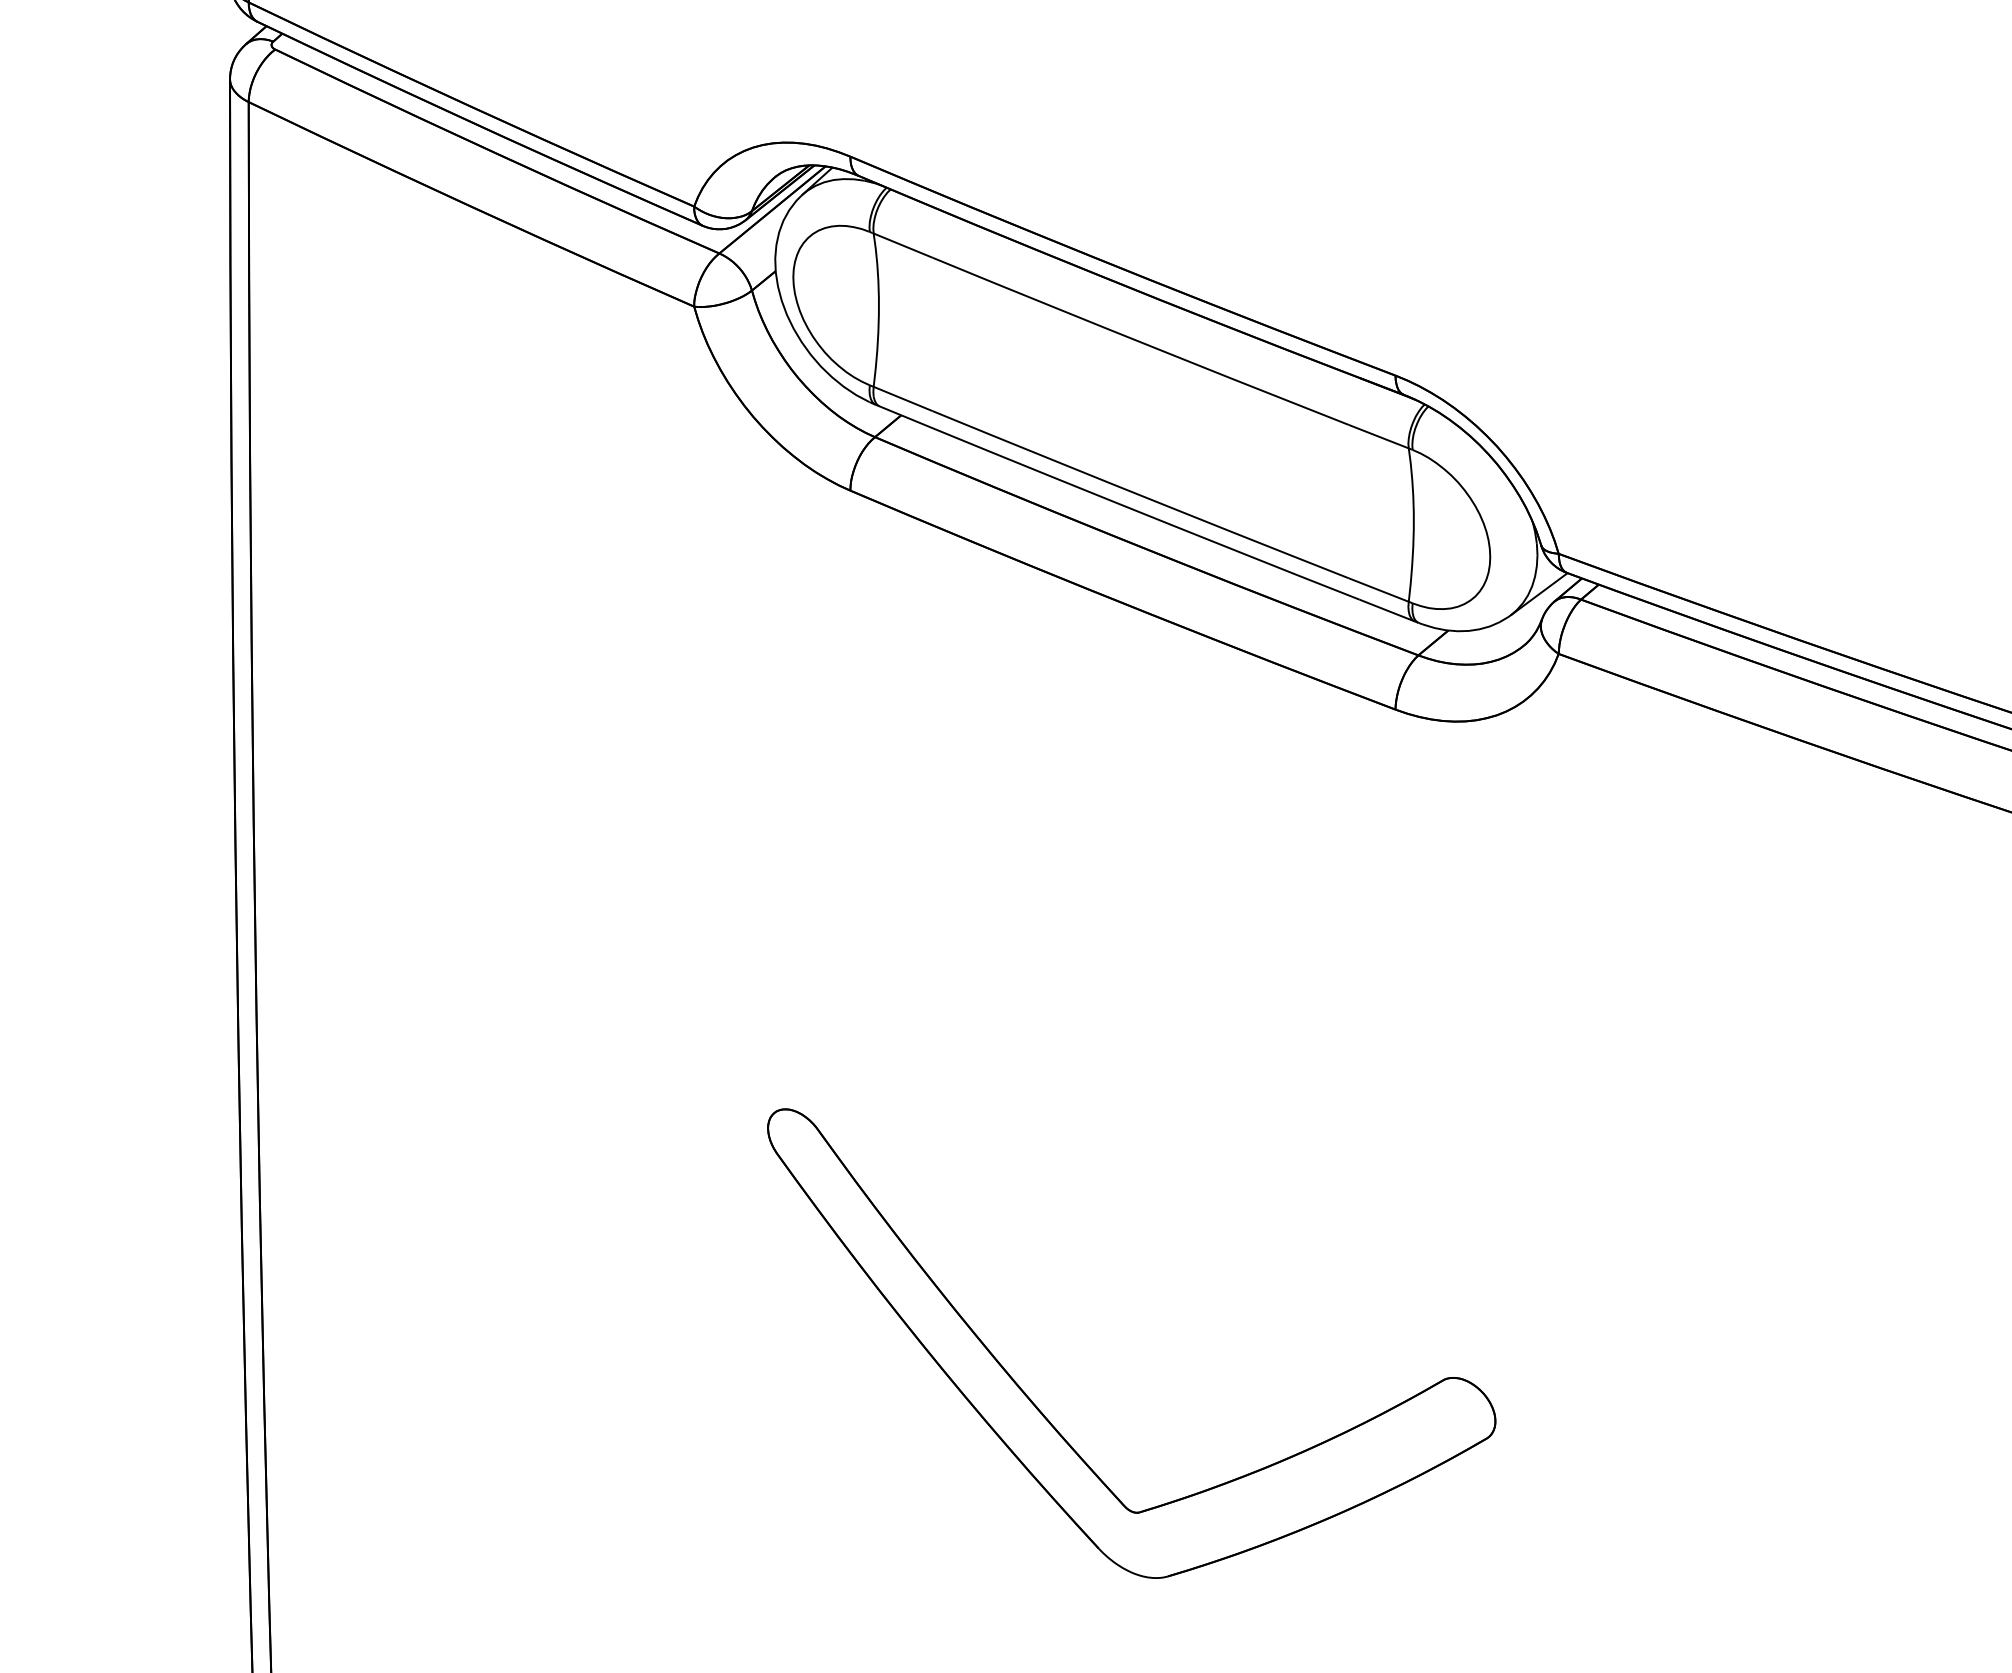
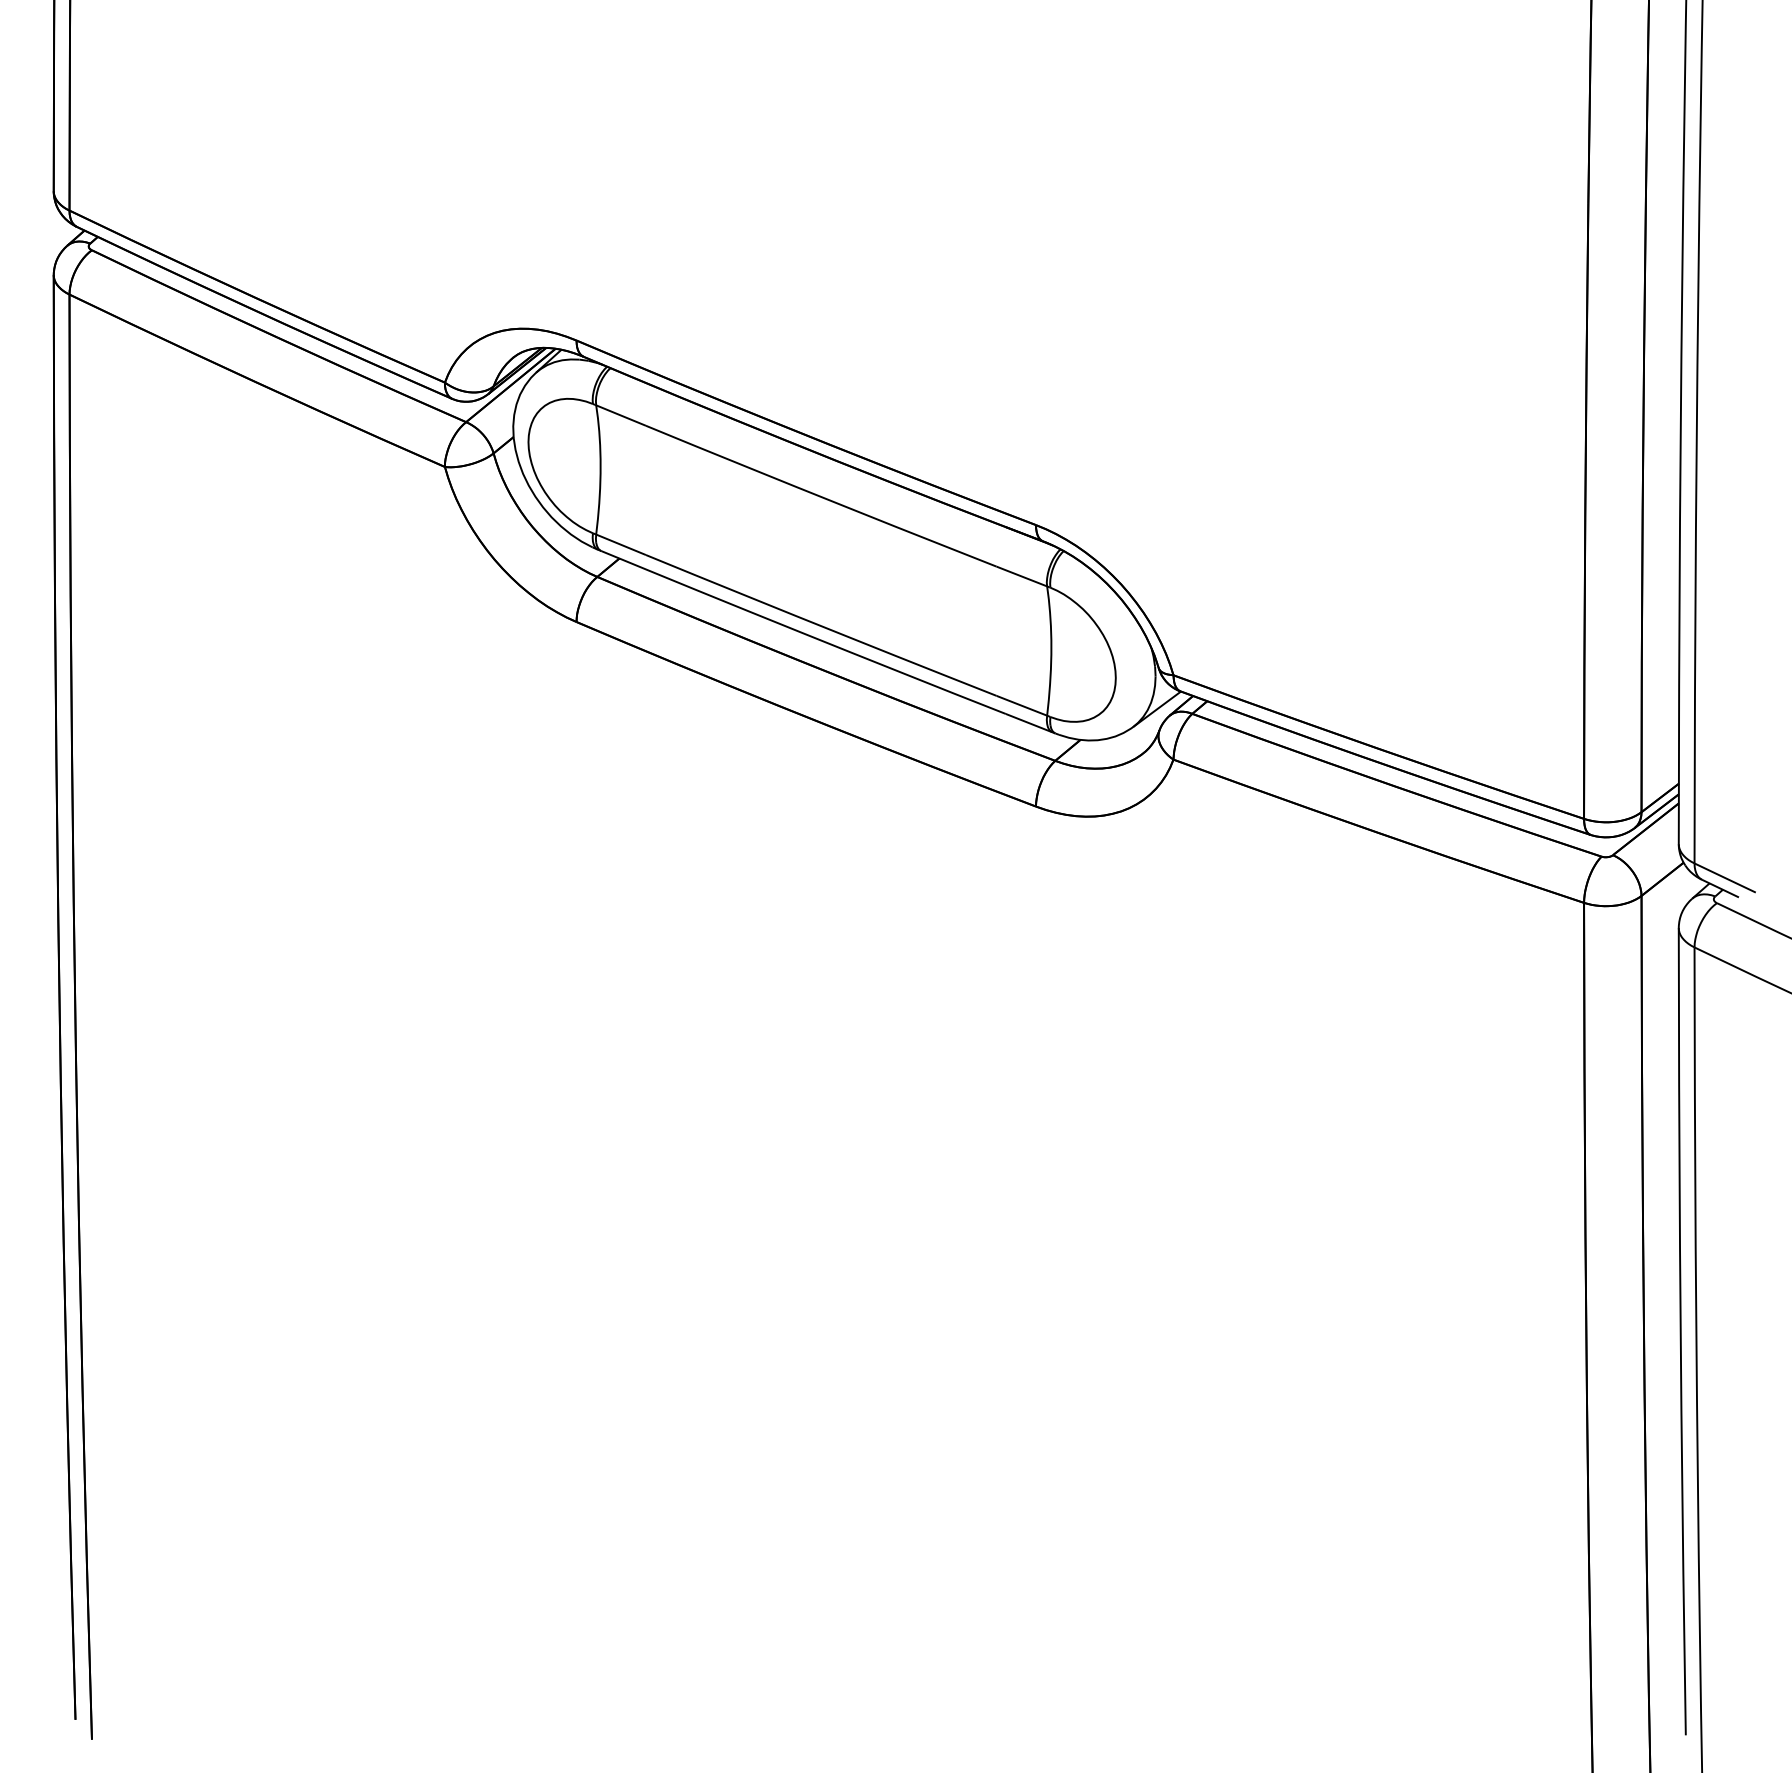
part: (1050, 1421) -> (745, 1406), removed

